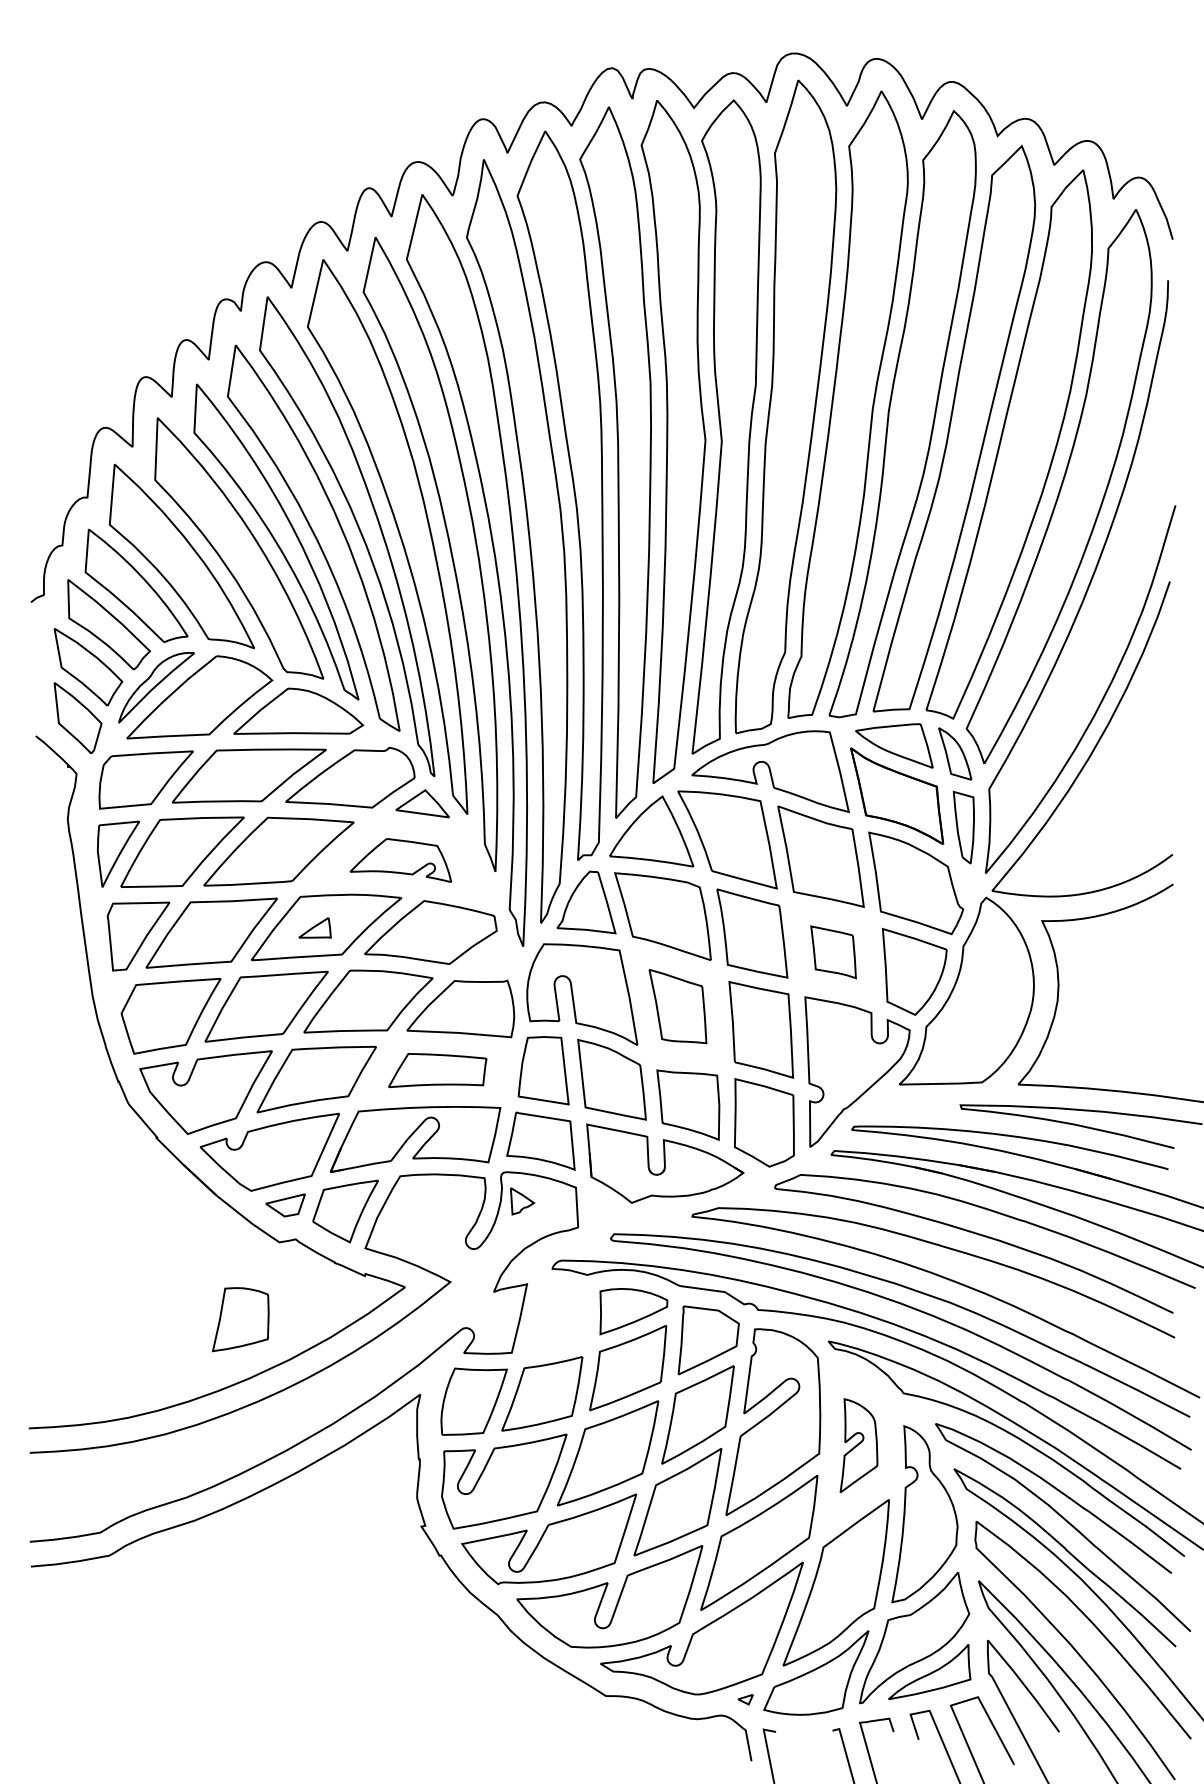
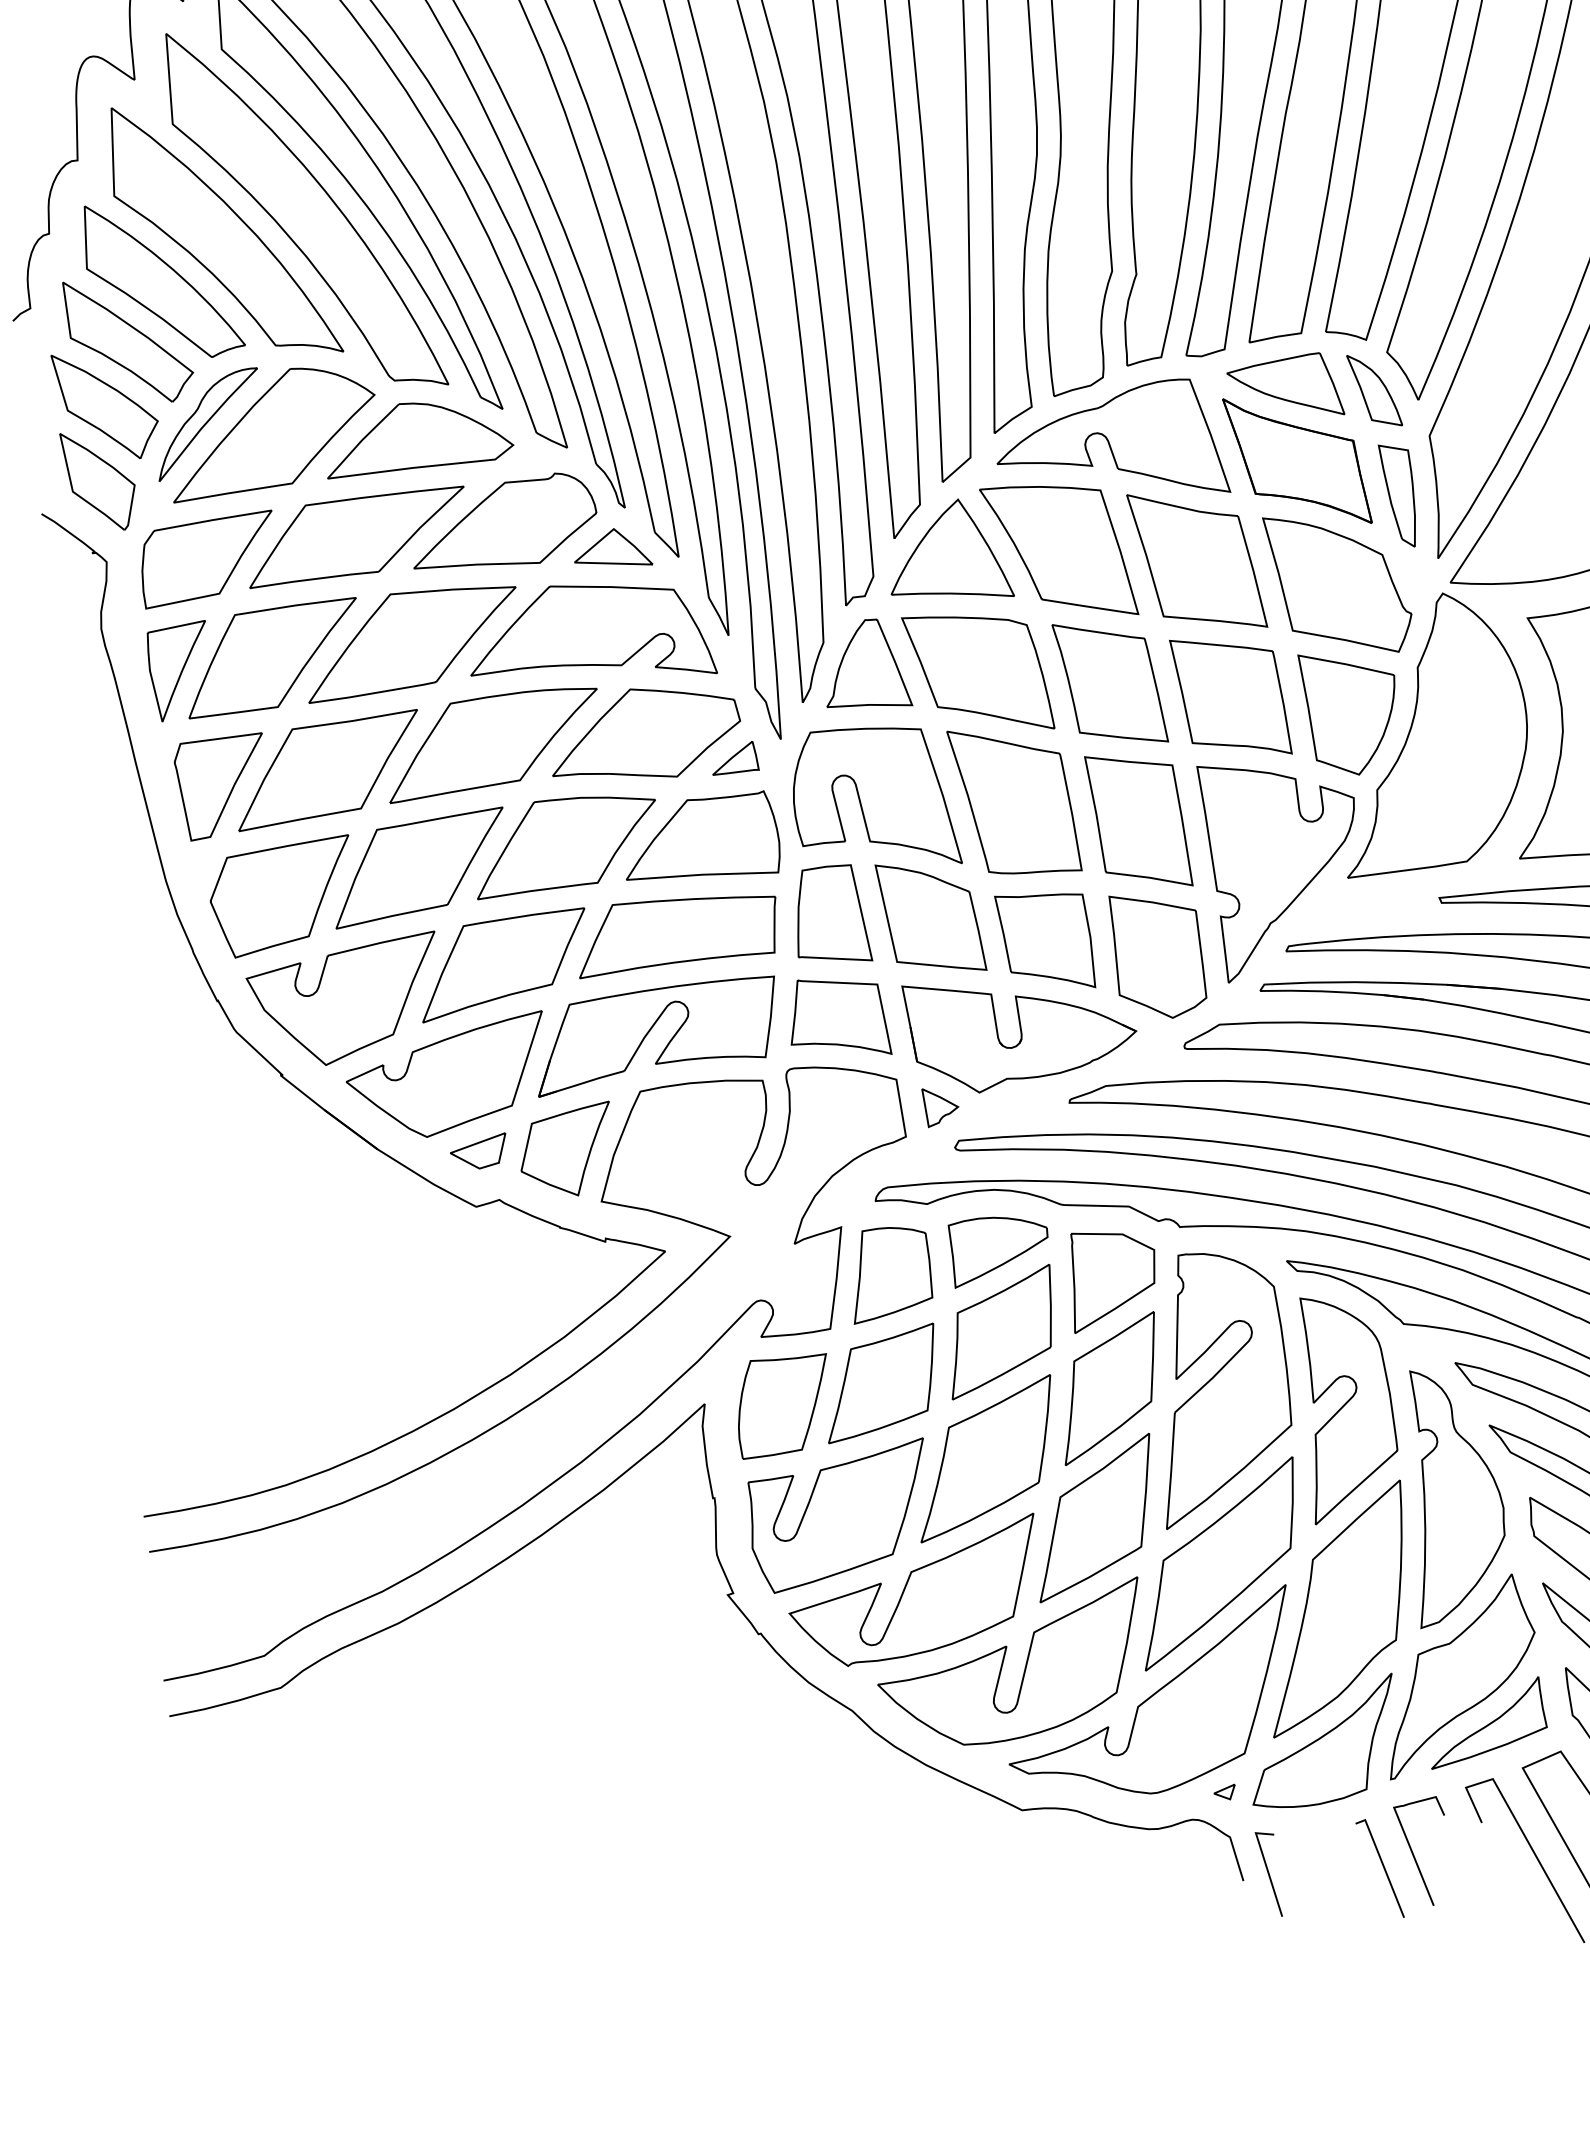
part: (400, 860) -> (589, 634), size x1.67
part: (314, 927) -> (733, 757), moved
part: (833, 952) -> (1230, 697), size x1.67
part: (677, 1006) -> (1013, 801), size x1.43
part: (437, 1070) -> (676, 932), size x1.43
part: (522, 1201) -> (941, 1106), moved
part: (240, 1319) -> (889, 1273), moved
part: (858, 1445) -> (1346, 1406), size x1.67

